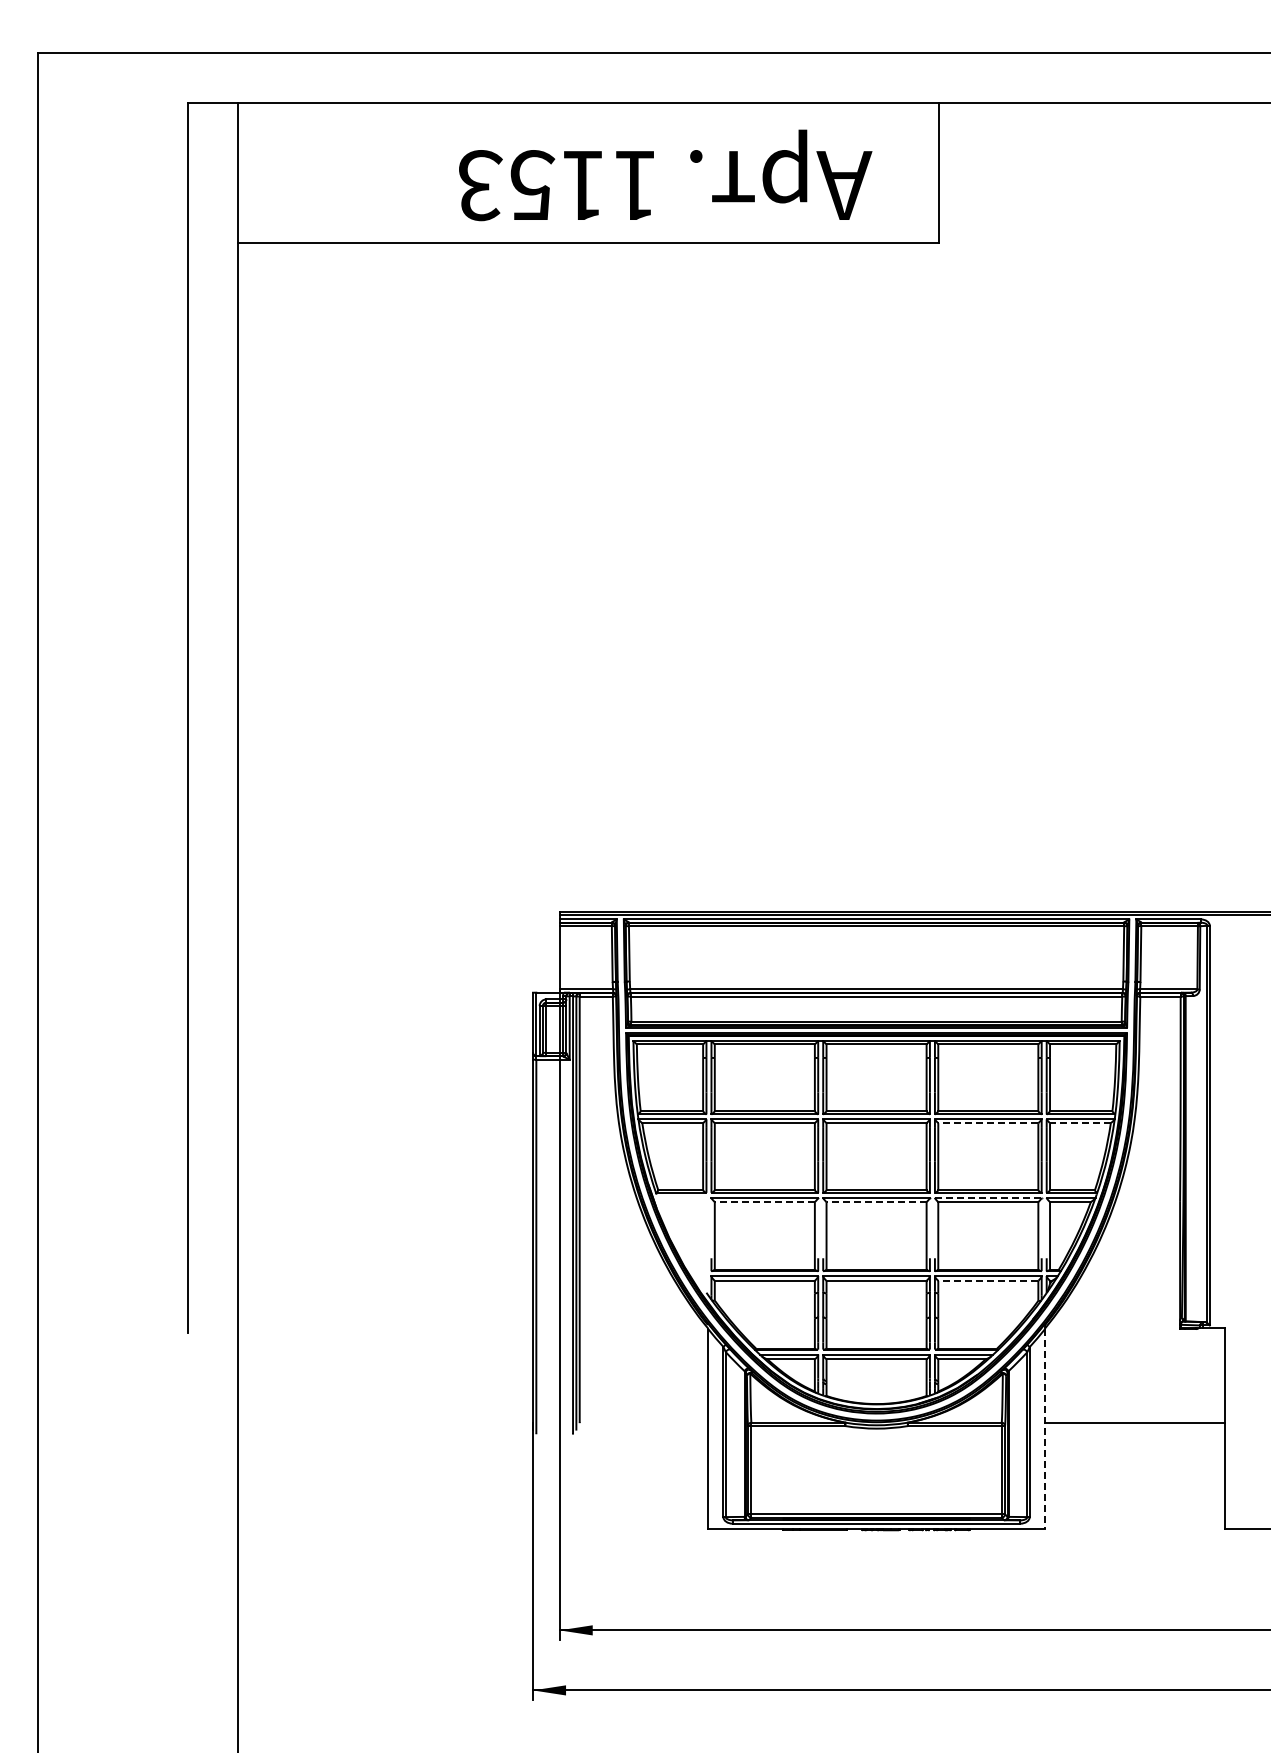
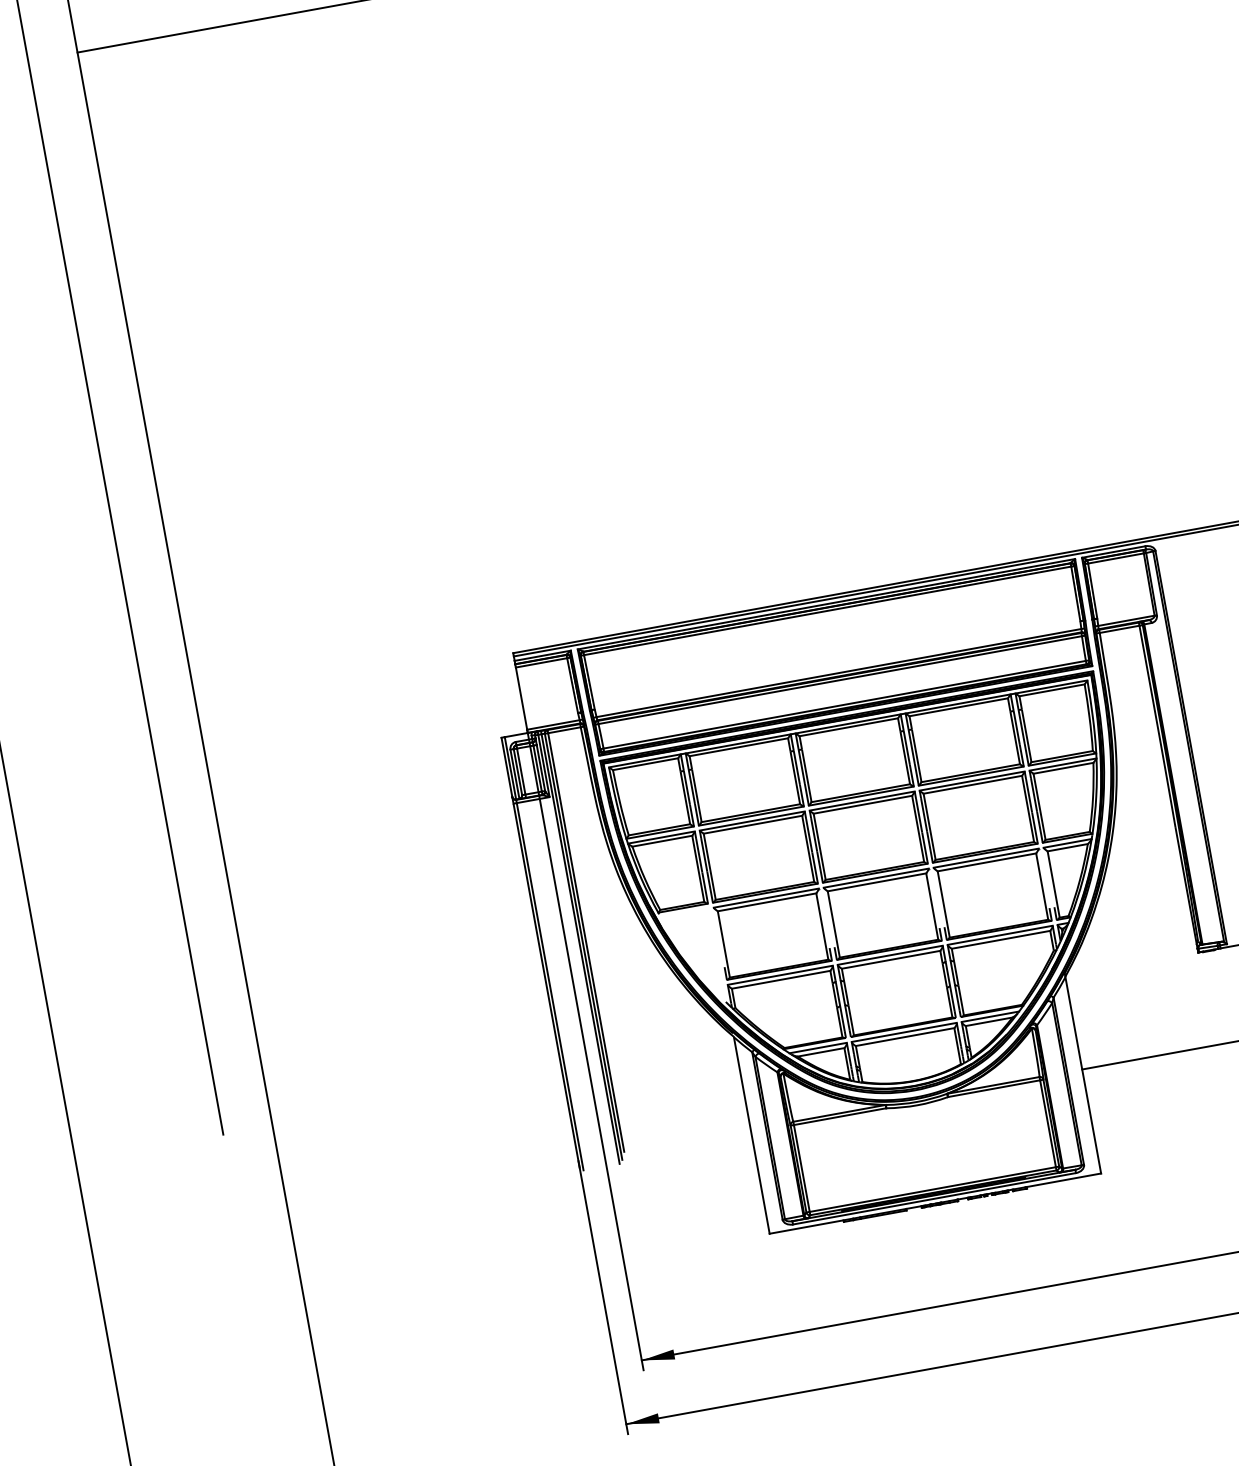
line: (987, 1123) -> (972, 785), dashed -> solid
line: (1079, 1123) -> (1062, 768), dashed -> solid
line: (988, 1197) -> (986, 857), dashed -> solid
line: (764, 1202) -> (766, 902), dashed -> solid
line: (876, 1202) -> (877, 882), dashed -> solid
line: (987, 1280) -> (1000, 939), dashed -> solid
line: (1045, 1428) -> (1083, 1074), dashed -> solid

